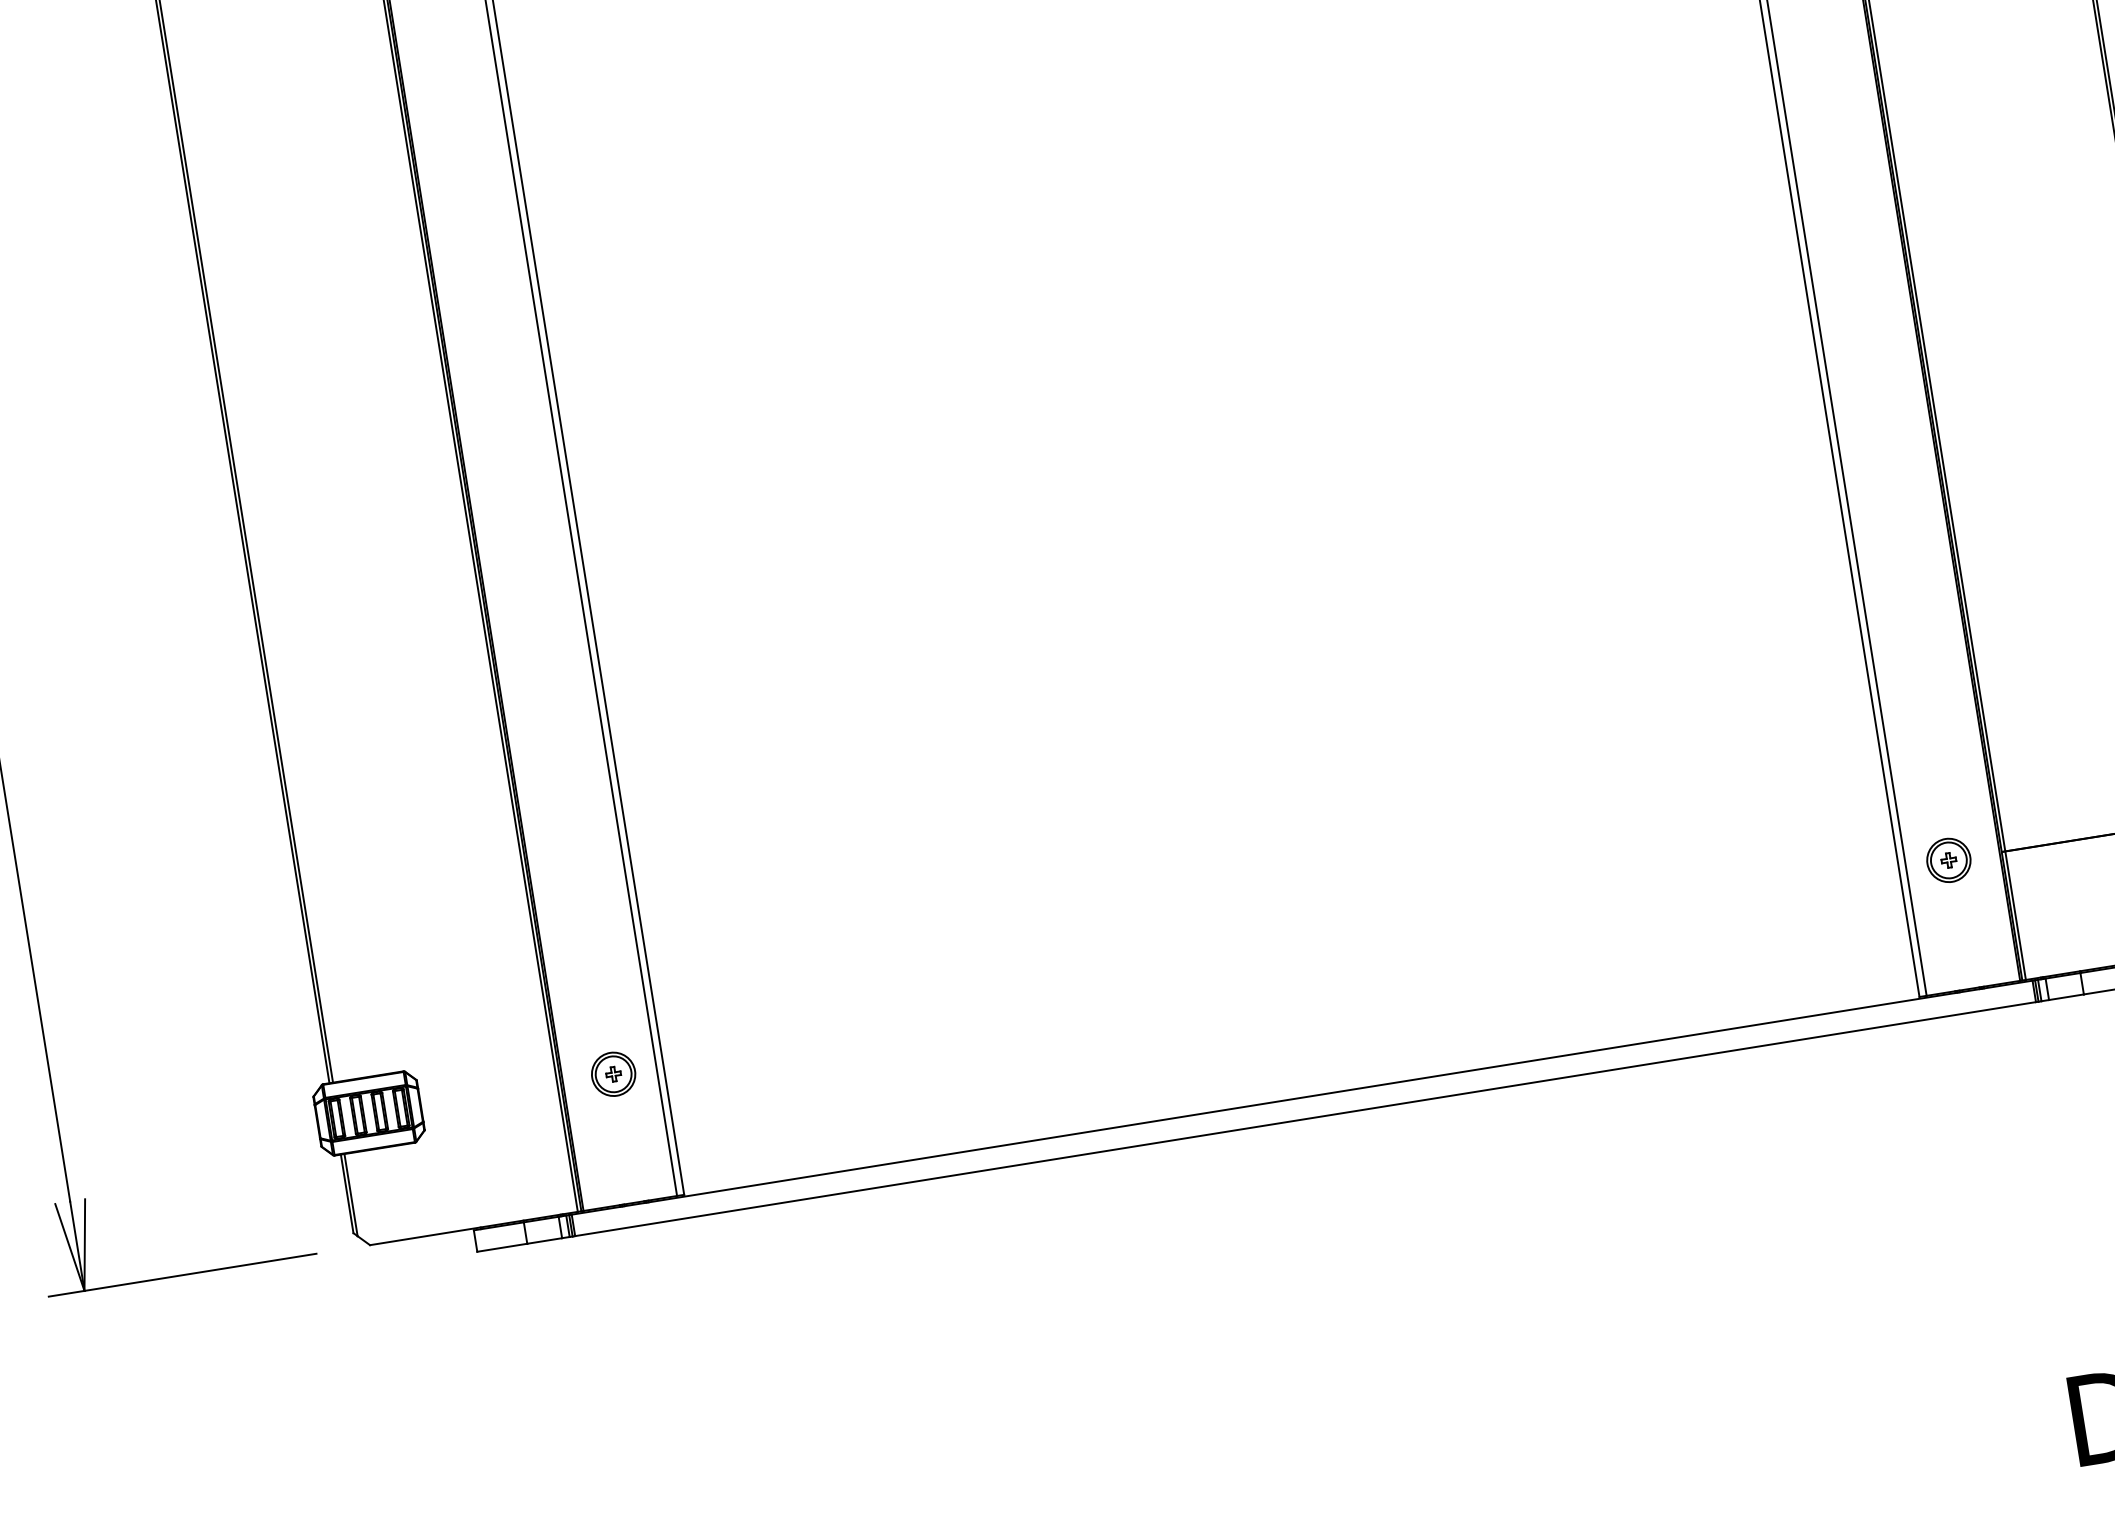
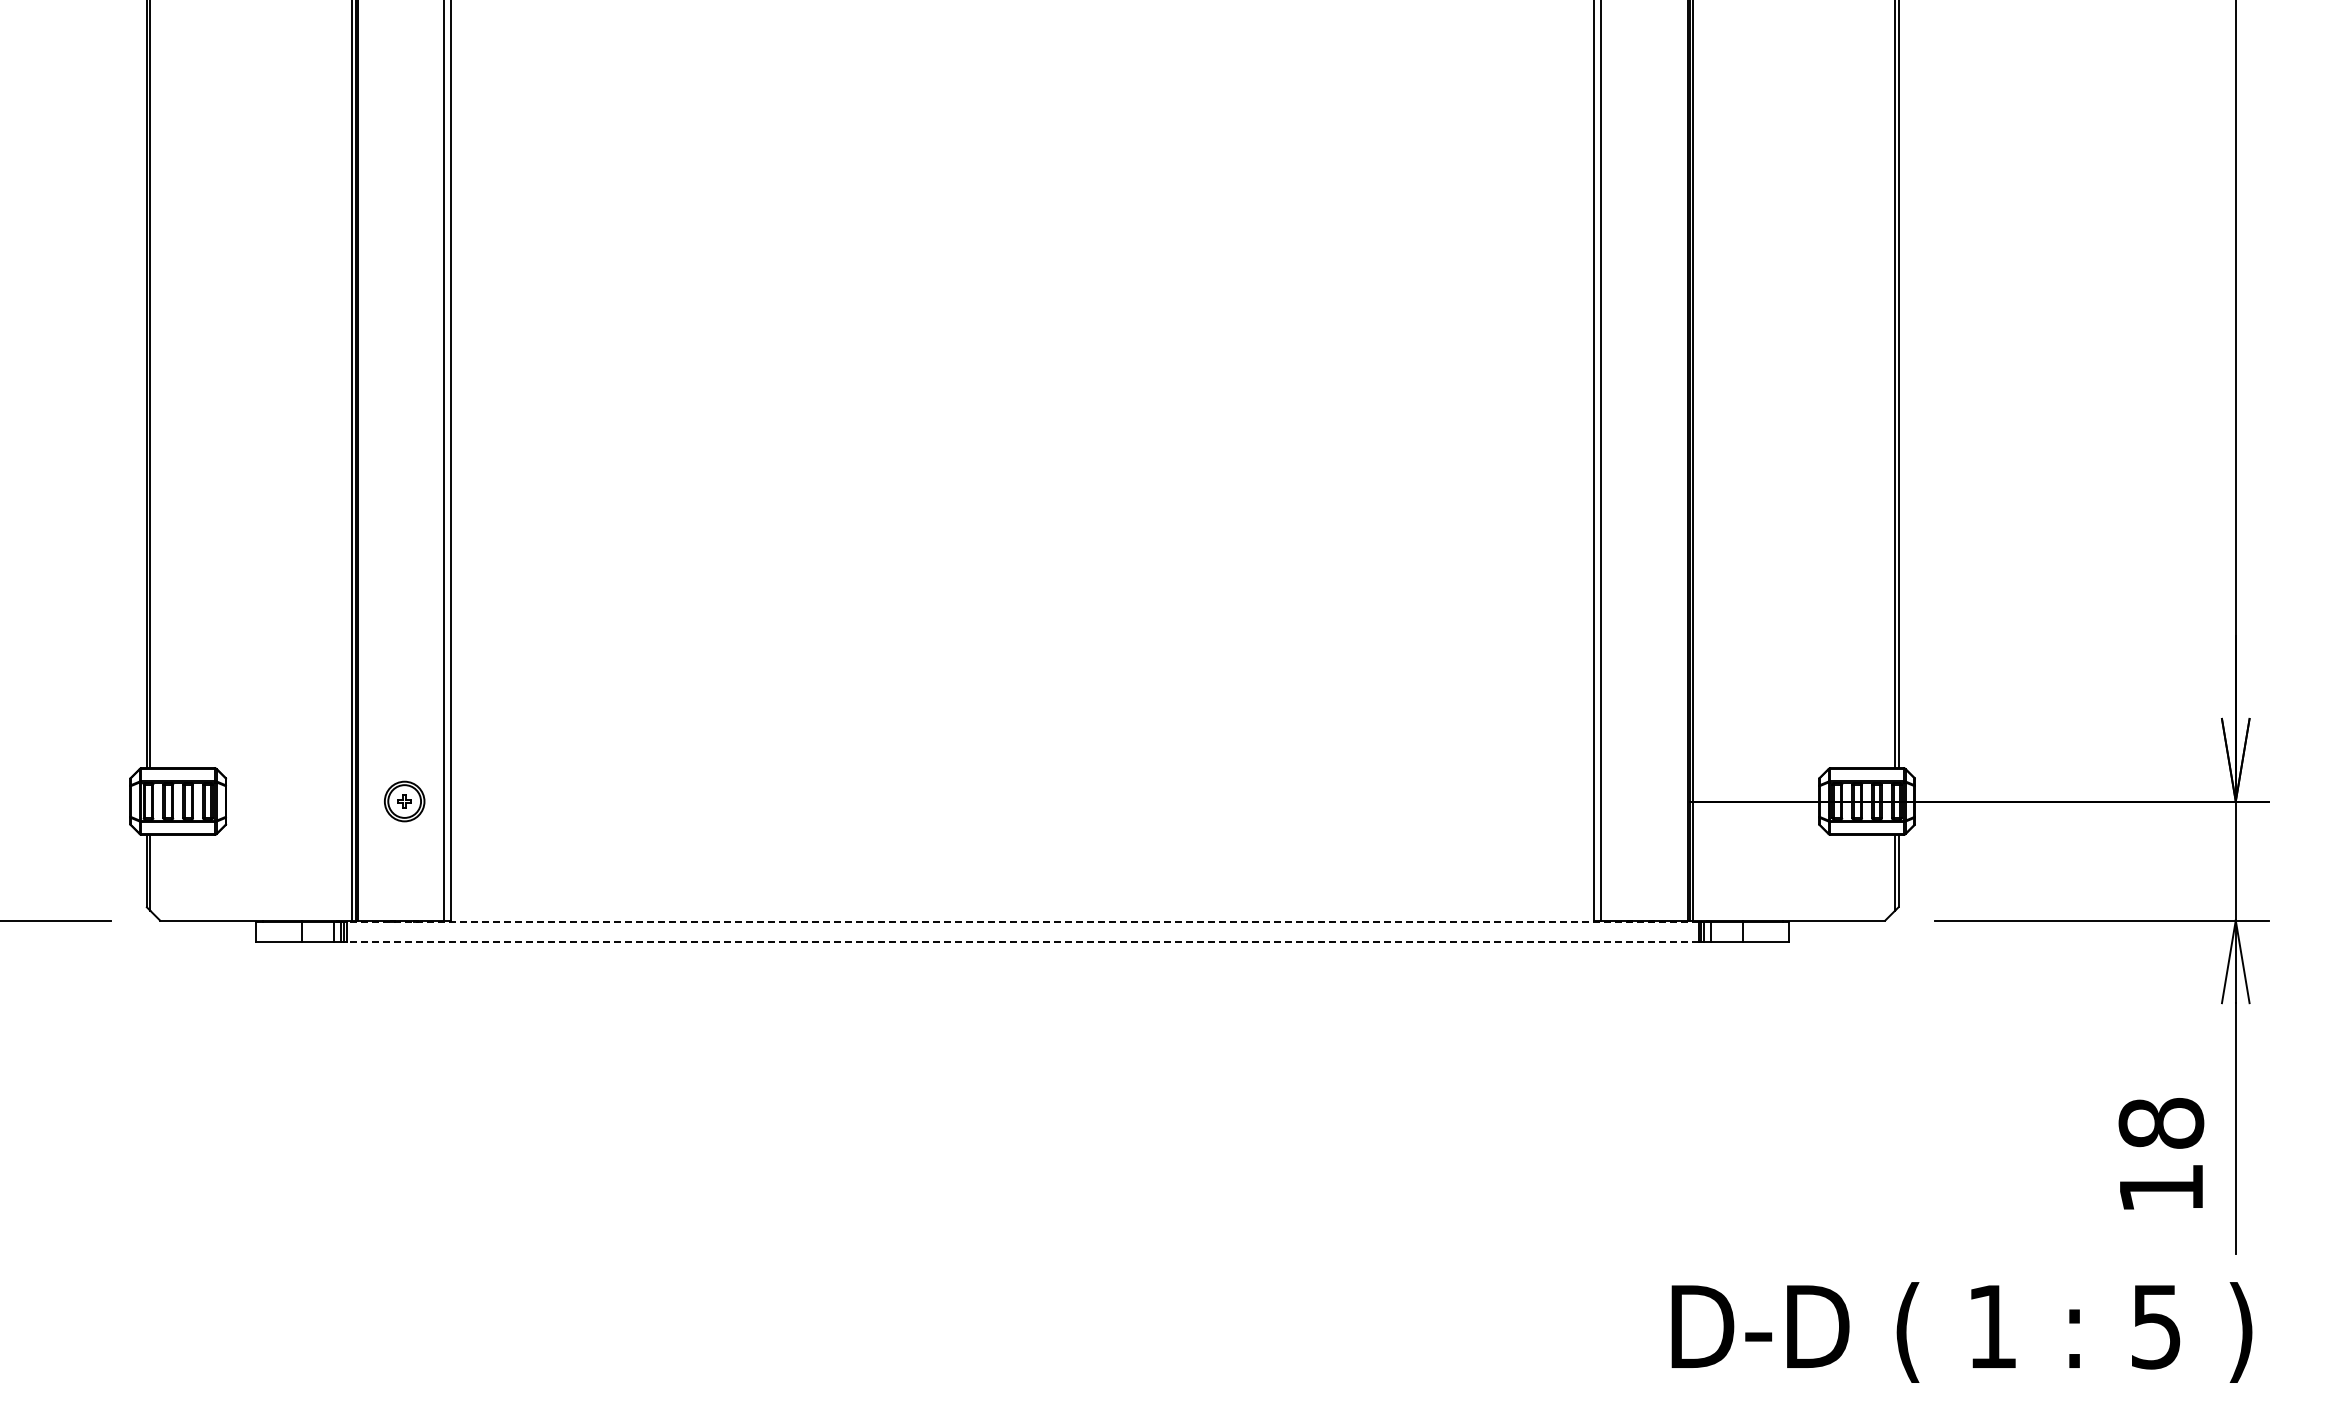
part: (1948, 860) -> (1640, 801), removed
line: (1301, 1098) -> (1022, 922), solid -> dashed
line: (1305, 1119) -> (1022, 942), solid -> dashed

